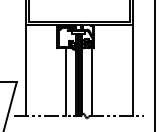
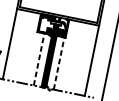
line: (66, 82) -> (39, 59), solid -> dashed
line: (92, 82) -> (59, 63), solid -> dashed

